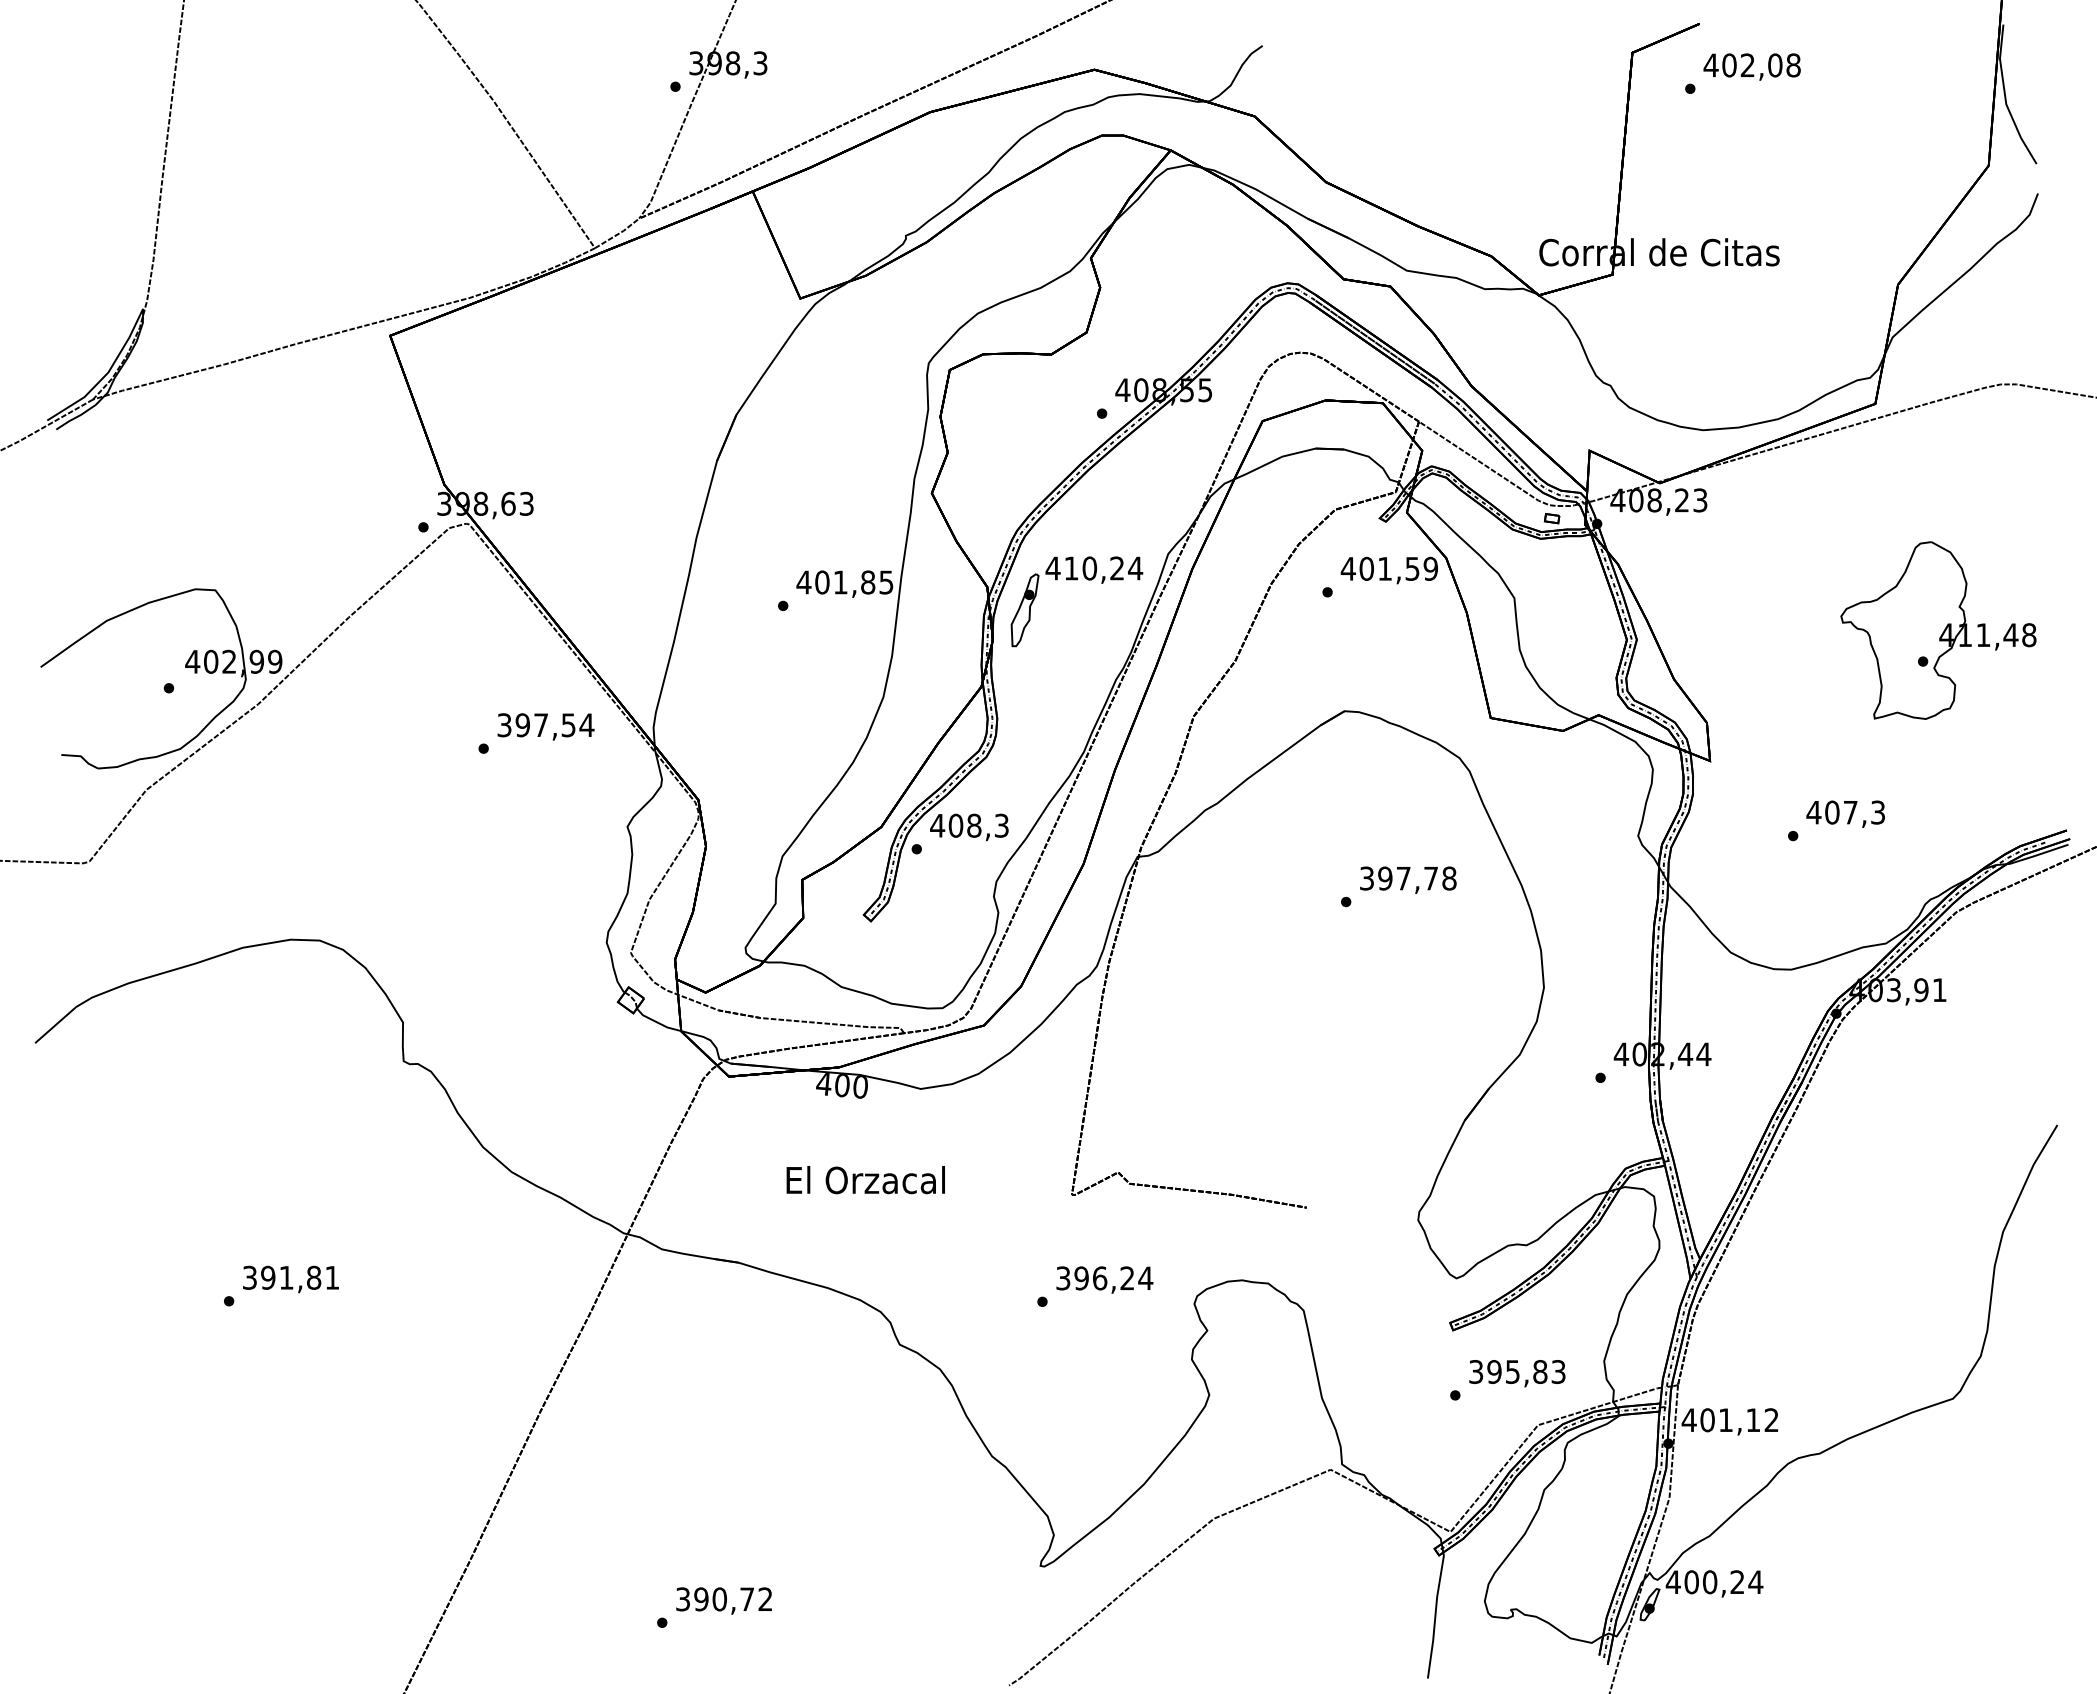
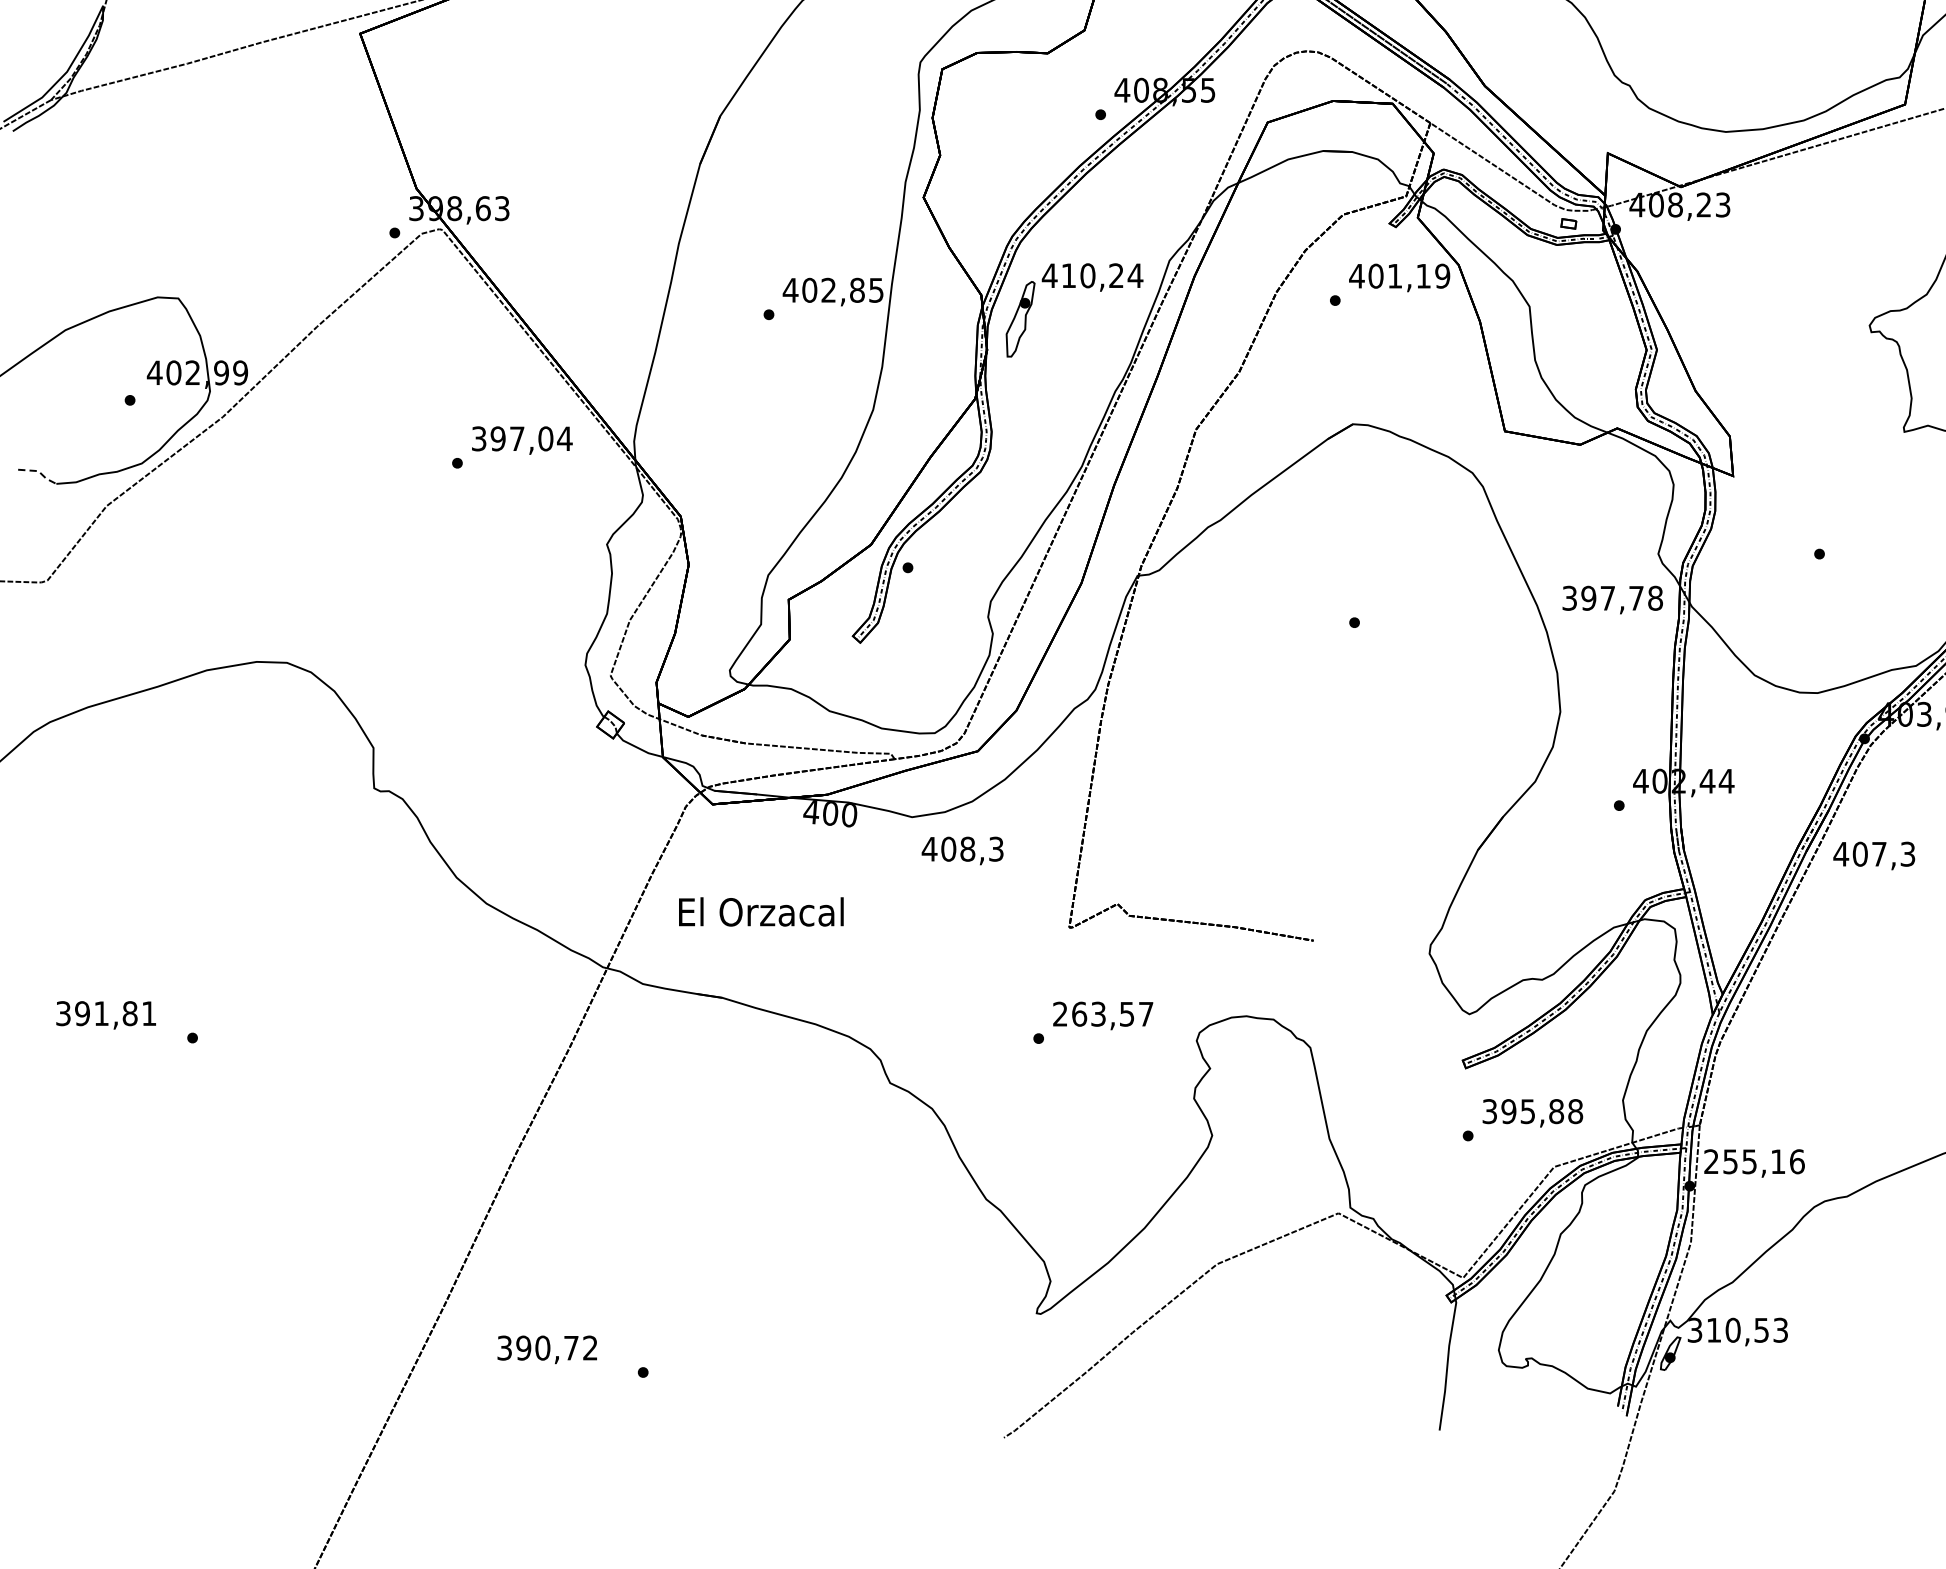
text: (1412, 568) -> (1423, 275), 401,59 -> 401,19
text: (840, 582) -> (828, 290), 401,85 -> 402,85
text: (568, 725) -> (545, 439), 397,54 -> 397,04
line: (81, 756) -> (39, 471), solid -> dashed
text: (1845, 813) -> (1874, 855), moved
text: (969, 827) -> (962, 851), moved
text: (1408, 879) -> (1612, 599), moved
text: (865, 1180) -> (760, 912), moved
text: (1104, 1278) -> (1103, 1014), 396,24 -> 263,57
text: (290, 1279) -> (105, 1015), moved
text: (1558, 1371) -> (1575, 1111), 395,83 -> 395,88
text: (1730, 1420) -> (1754, 1162), 401,12 -> 255,16
text: (1714, 1582) -> (1737, 1330), 400,24 -> 310,53
text: (723, 1600) -> (546, 1349), moved

